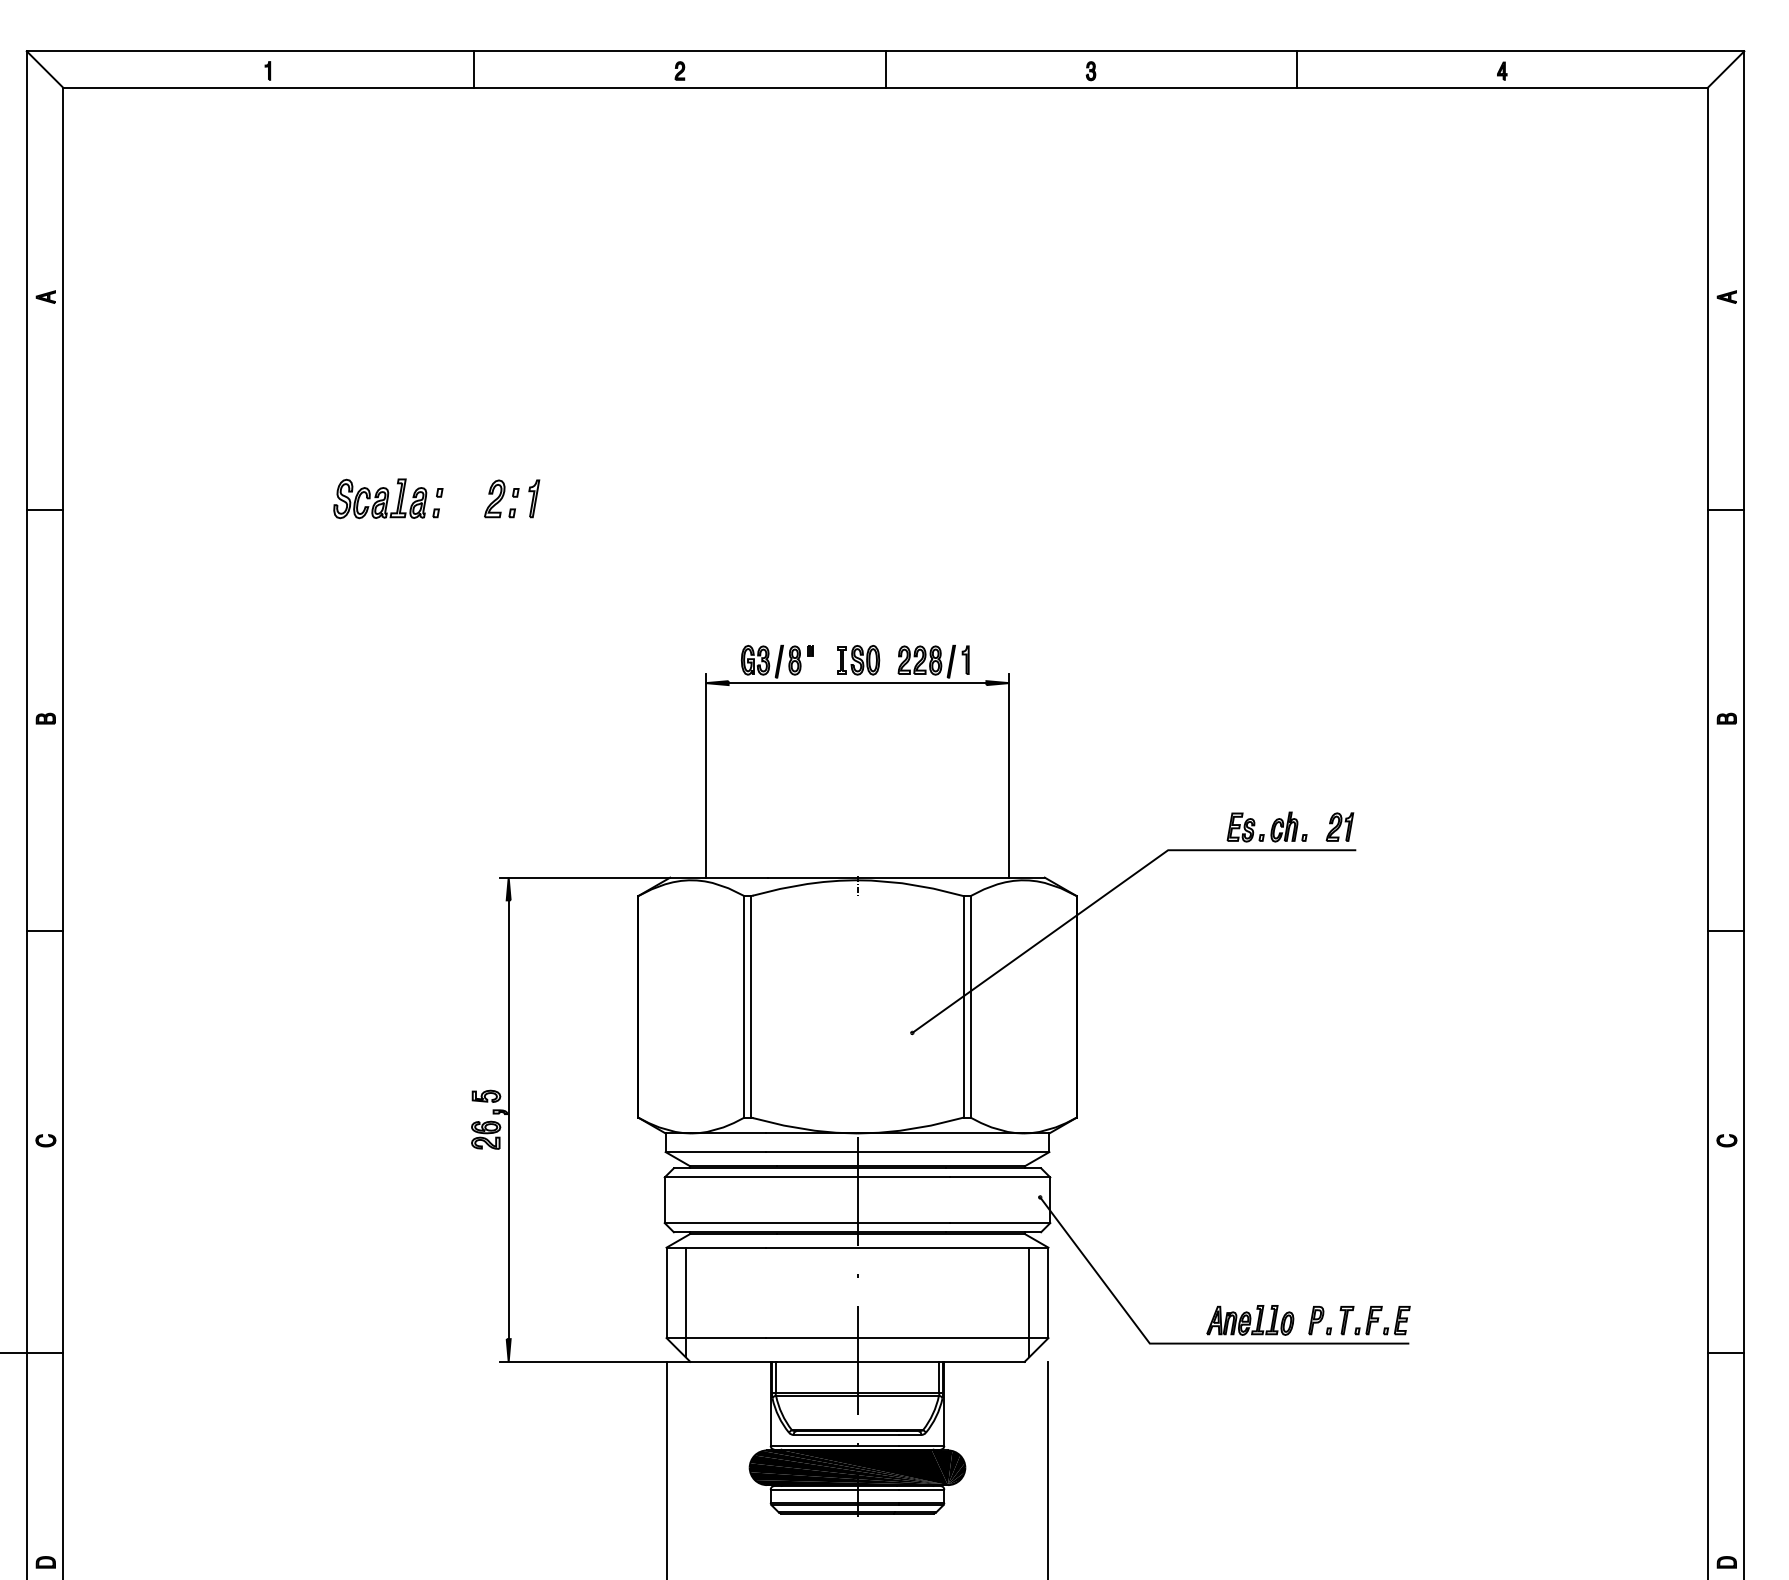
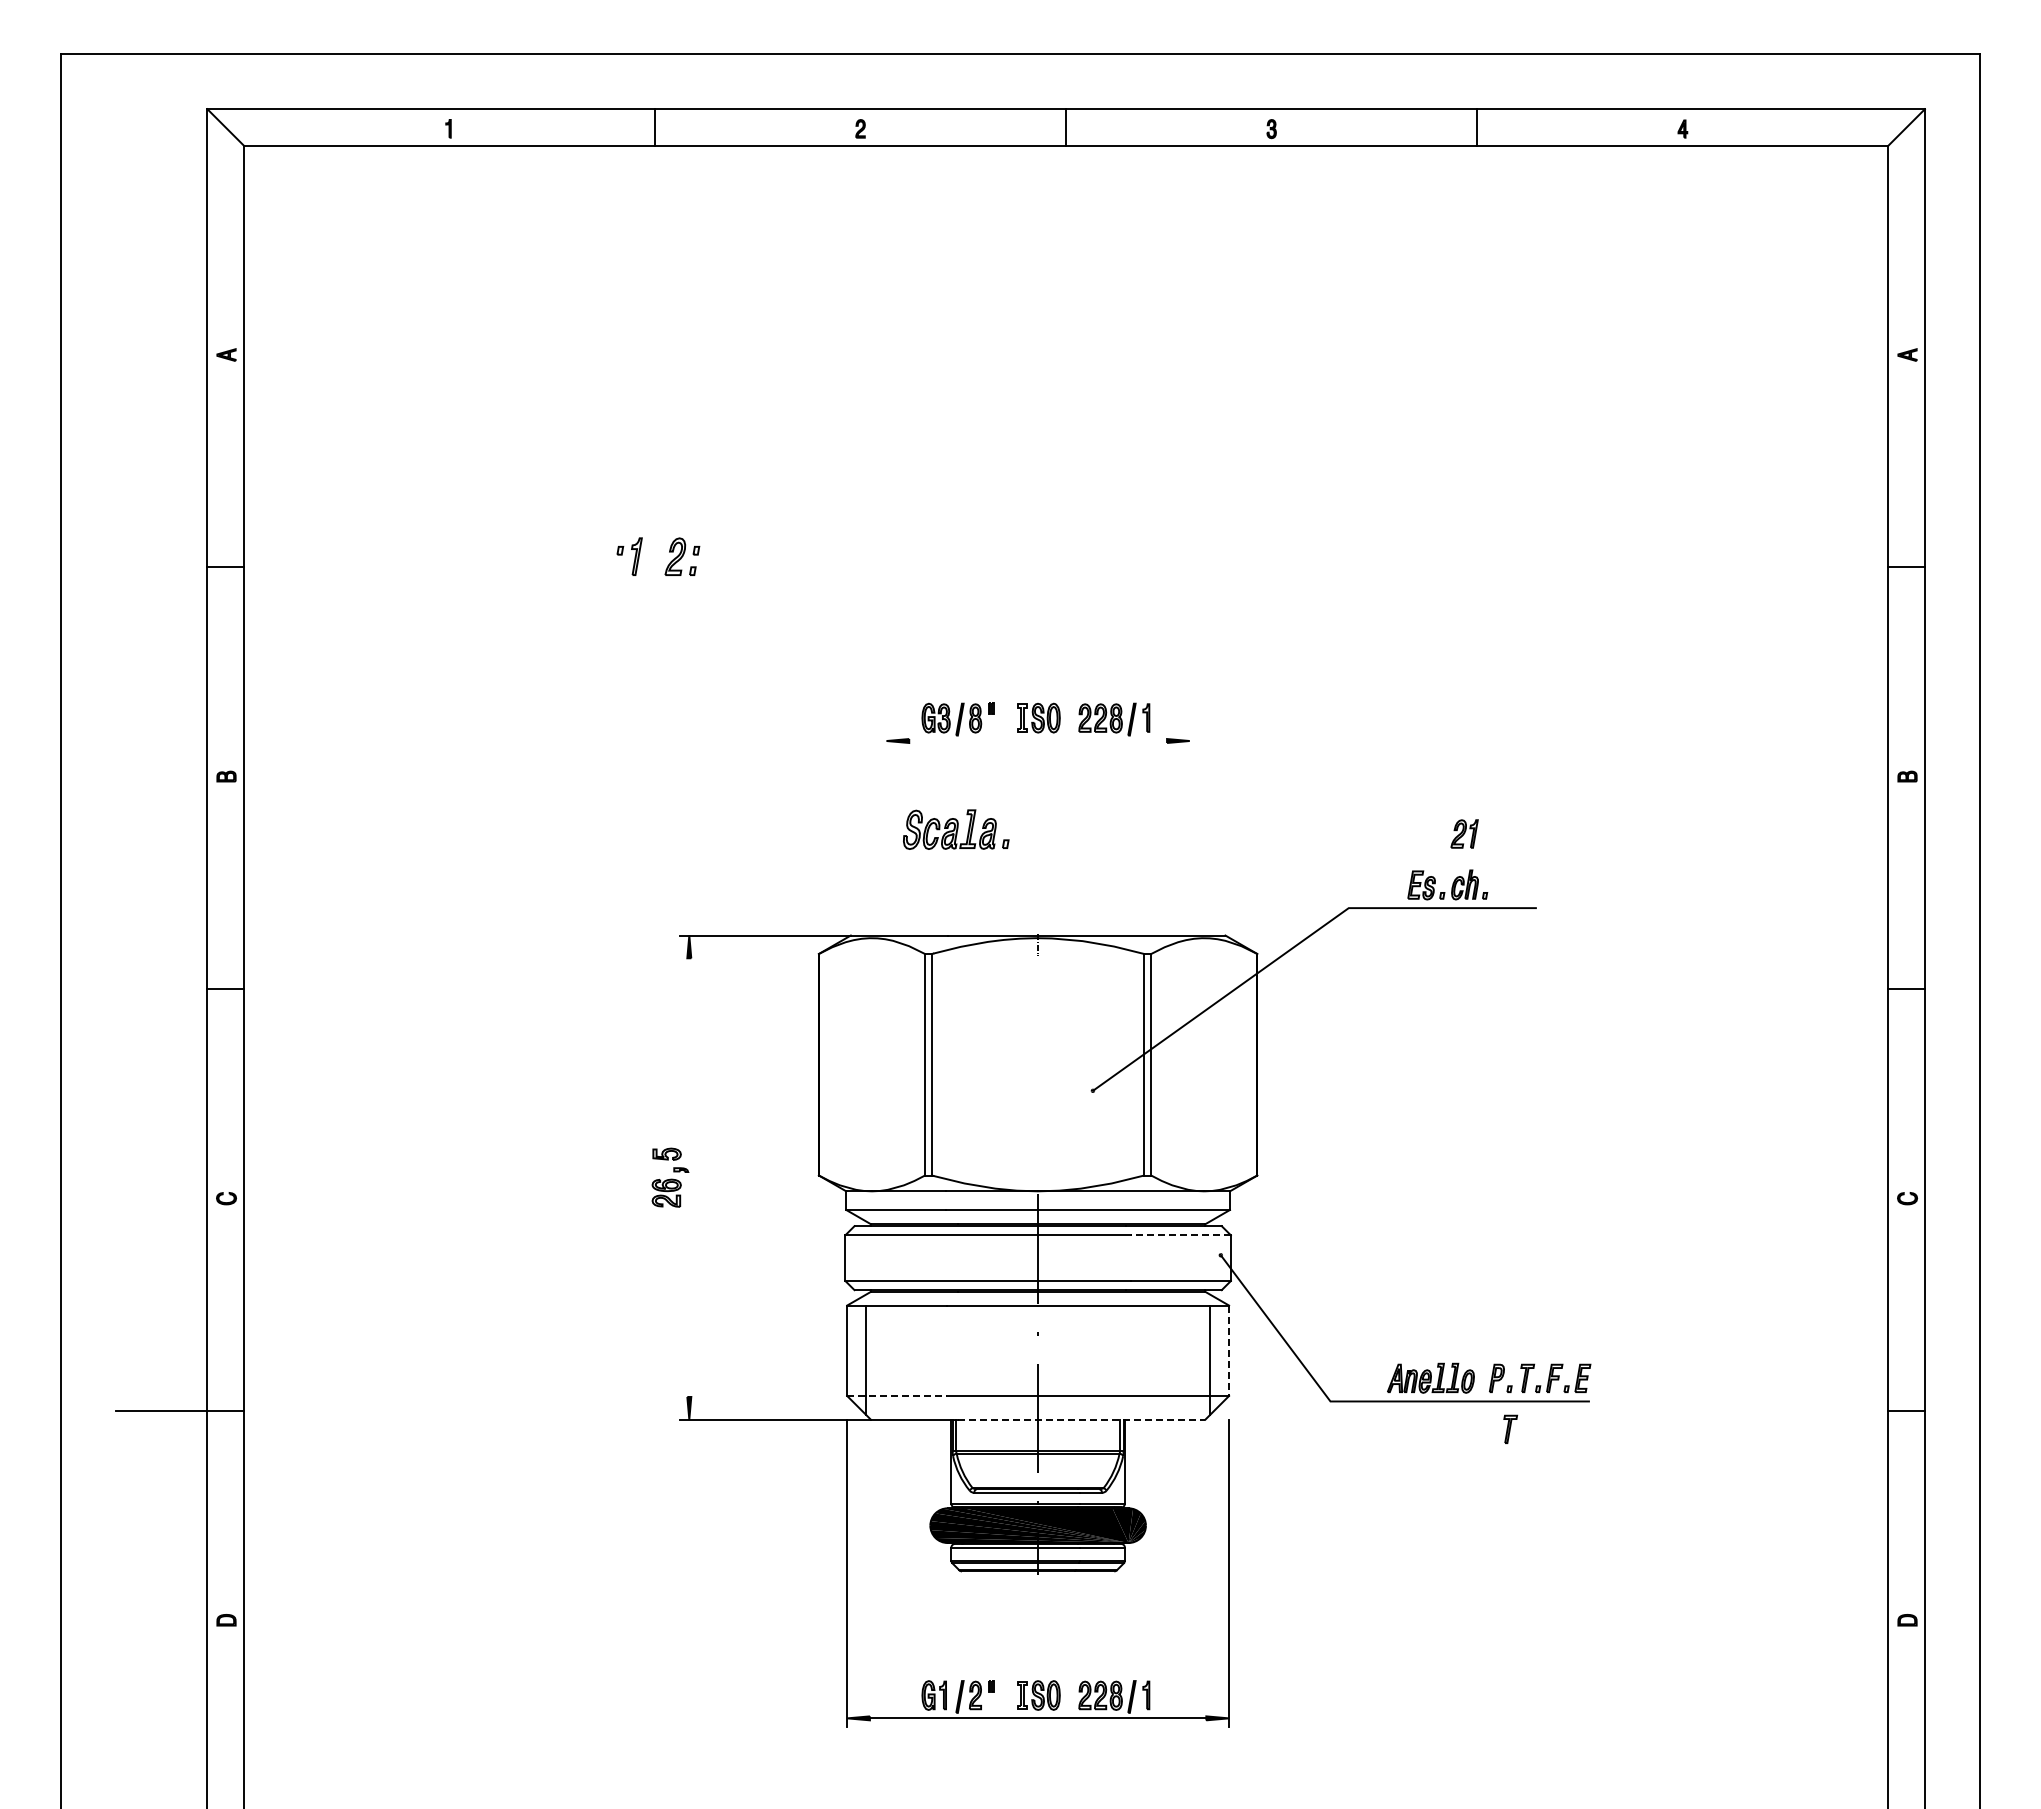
part: (386, 498) -> (956, 829), moved
part: (533, 498) -> (636, 556), moved
line: (857, 683) -> (1038, 741), removed
line: (705, 775) -> (886, 833), removed
line: (1008, 775) -> (1189, 833), removed
part: (1339, 826) -> (1464, 833), moved
line: (508, 1119) -> (689, 1177), removed
line: (999, 1177) -> (1180, 1235), solid -> dashed
line: (1048, 1293) -> (1229, 1351), solid -> dashed
line: (715, 1337) -> (896, 1395), solid -> dashed
line: (900, 1361) -> (1081, 1419), solid -> dashed
part: (1329, 1370) -> (1510, 1428), added

